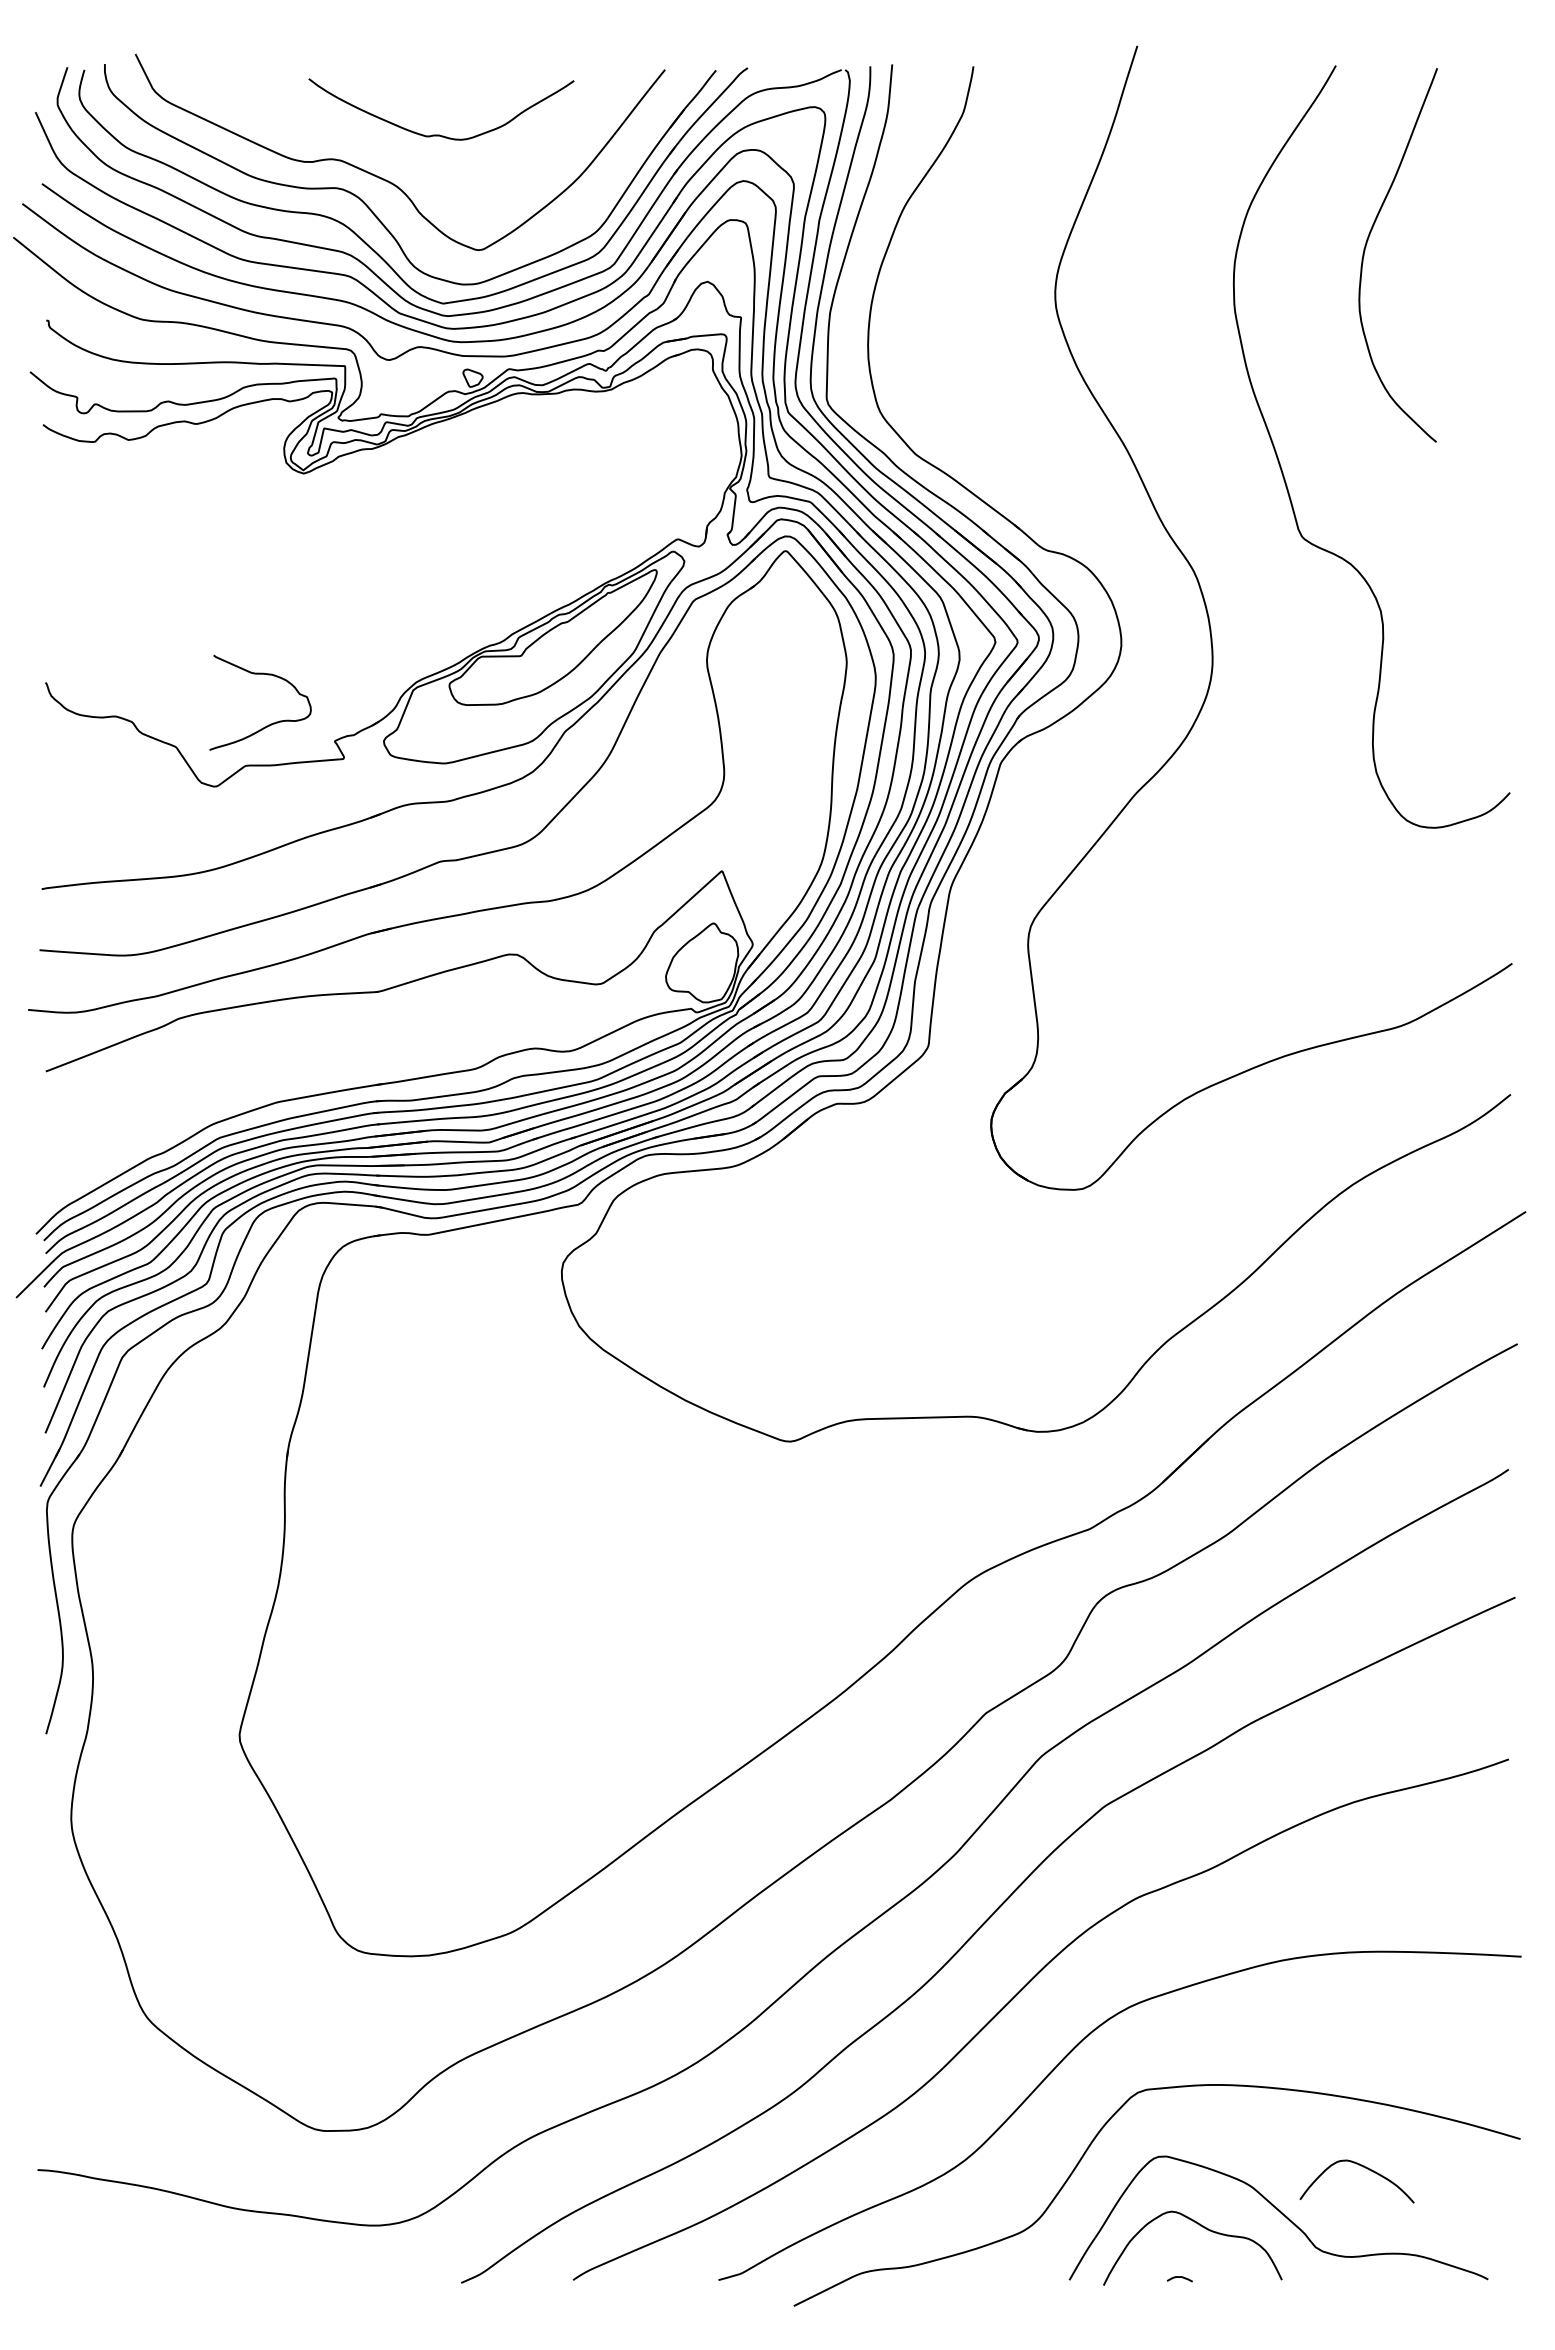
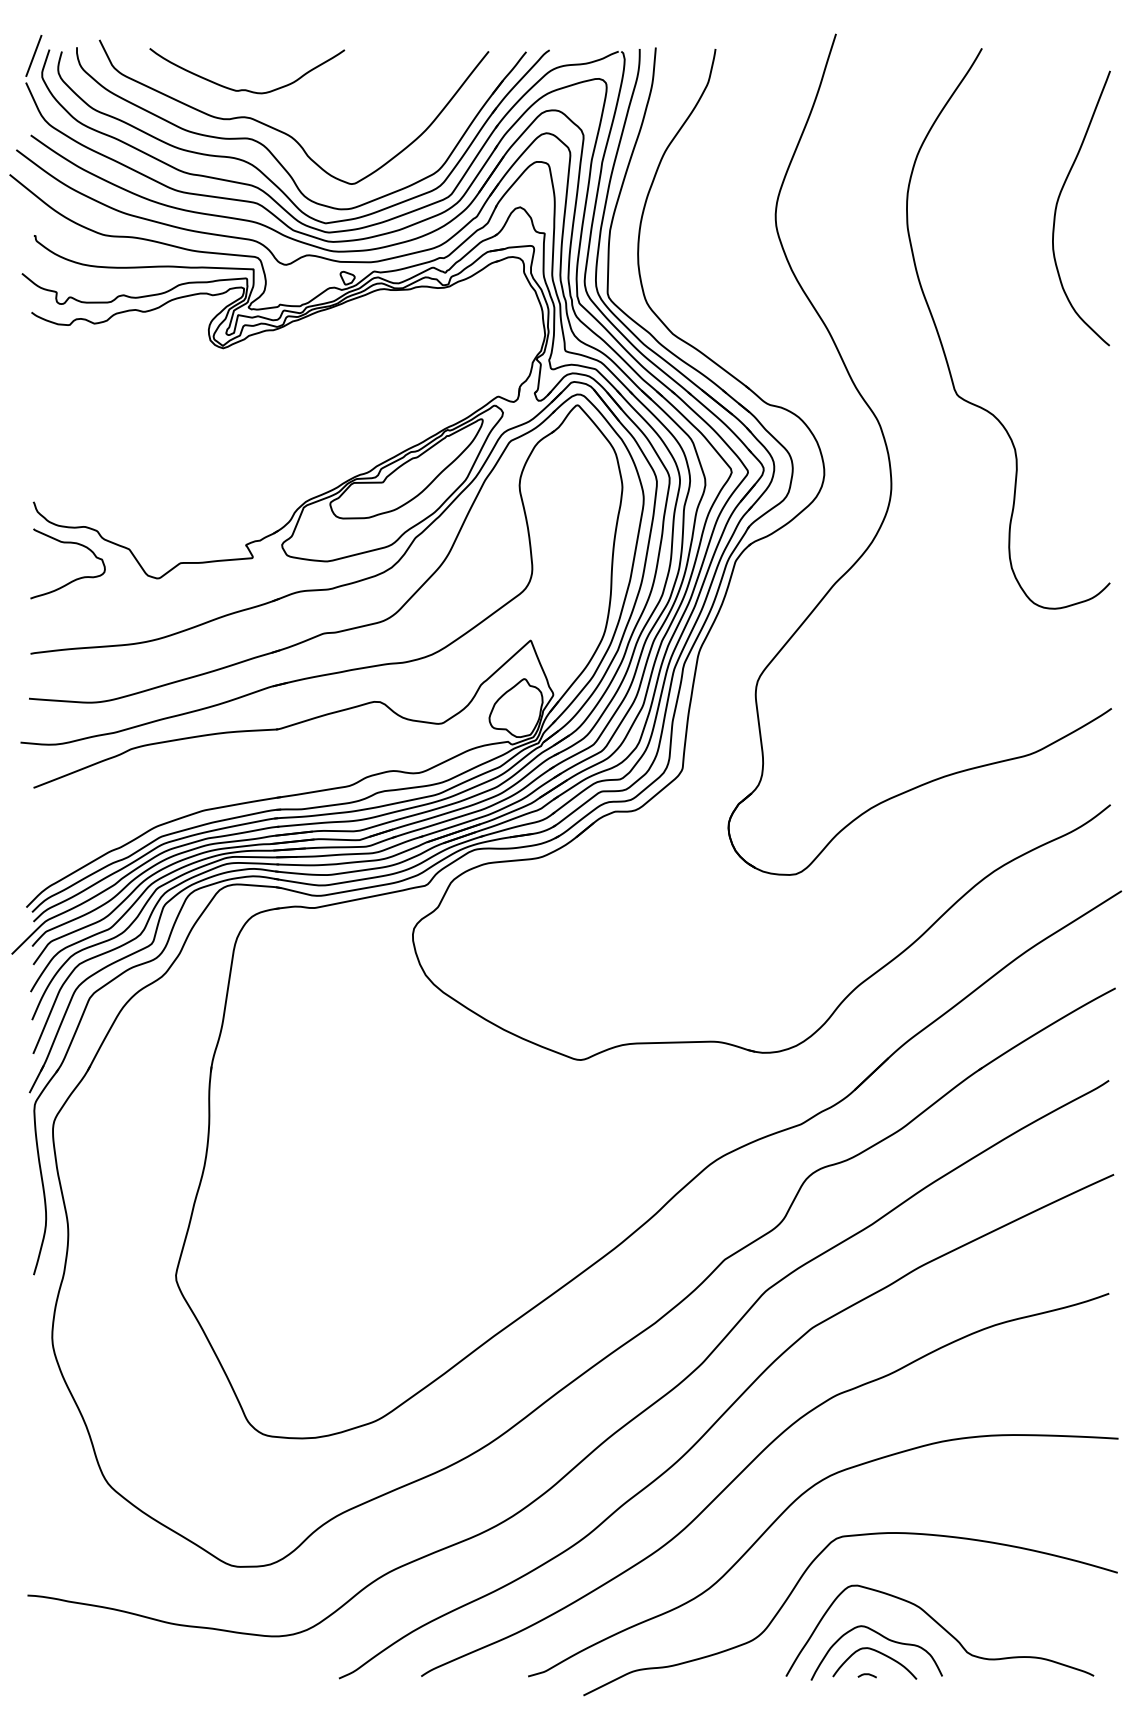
line: (46, 75) -> (34, 55), added
curve: (439, 134) -> (245, 89), moved
curve: (1366, 247) -> (1058, 202), moved
curve: (270, 723) -> (75, 579), moved
curve: (1363, 2167) -> (879, 1653), moved

